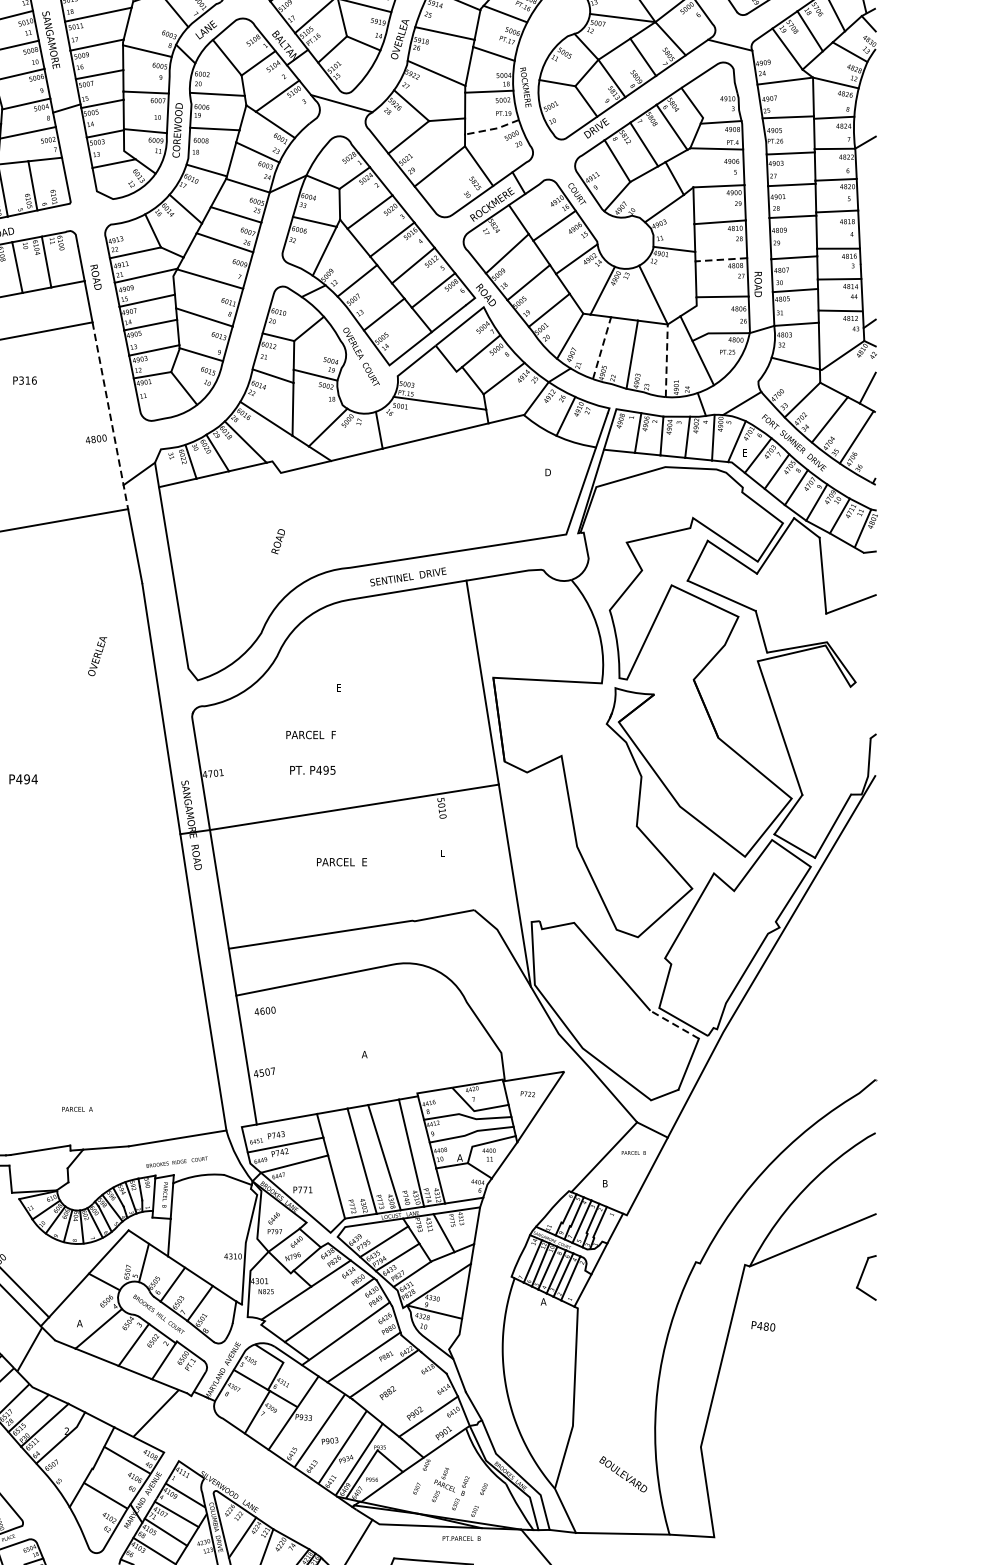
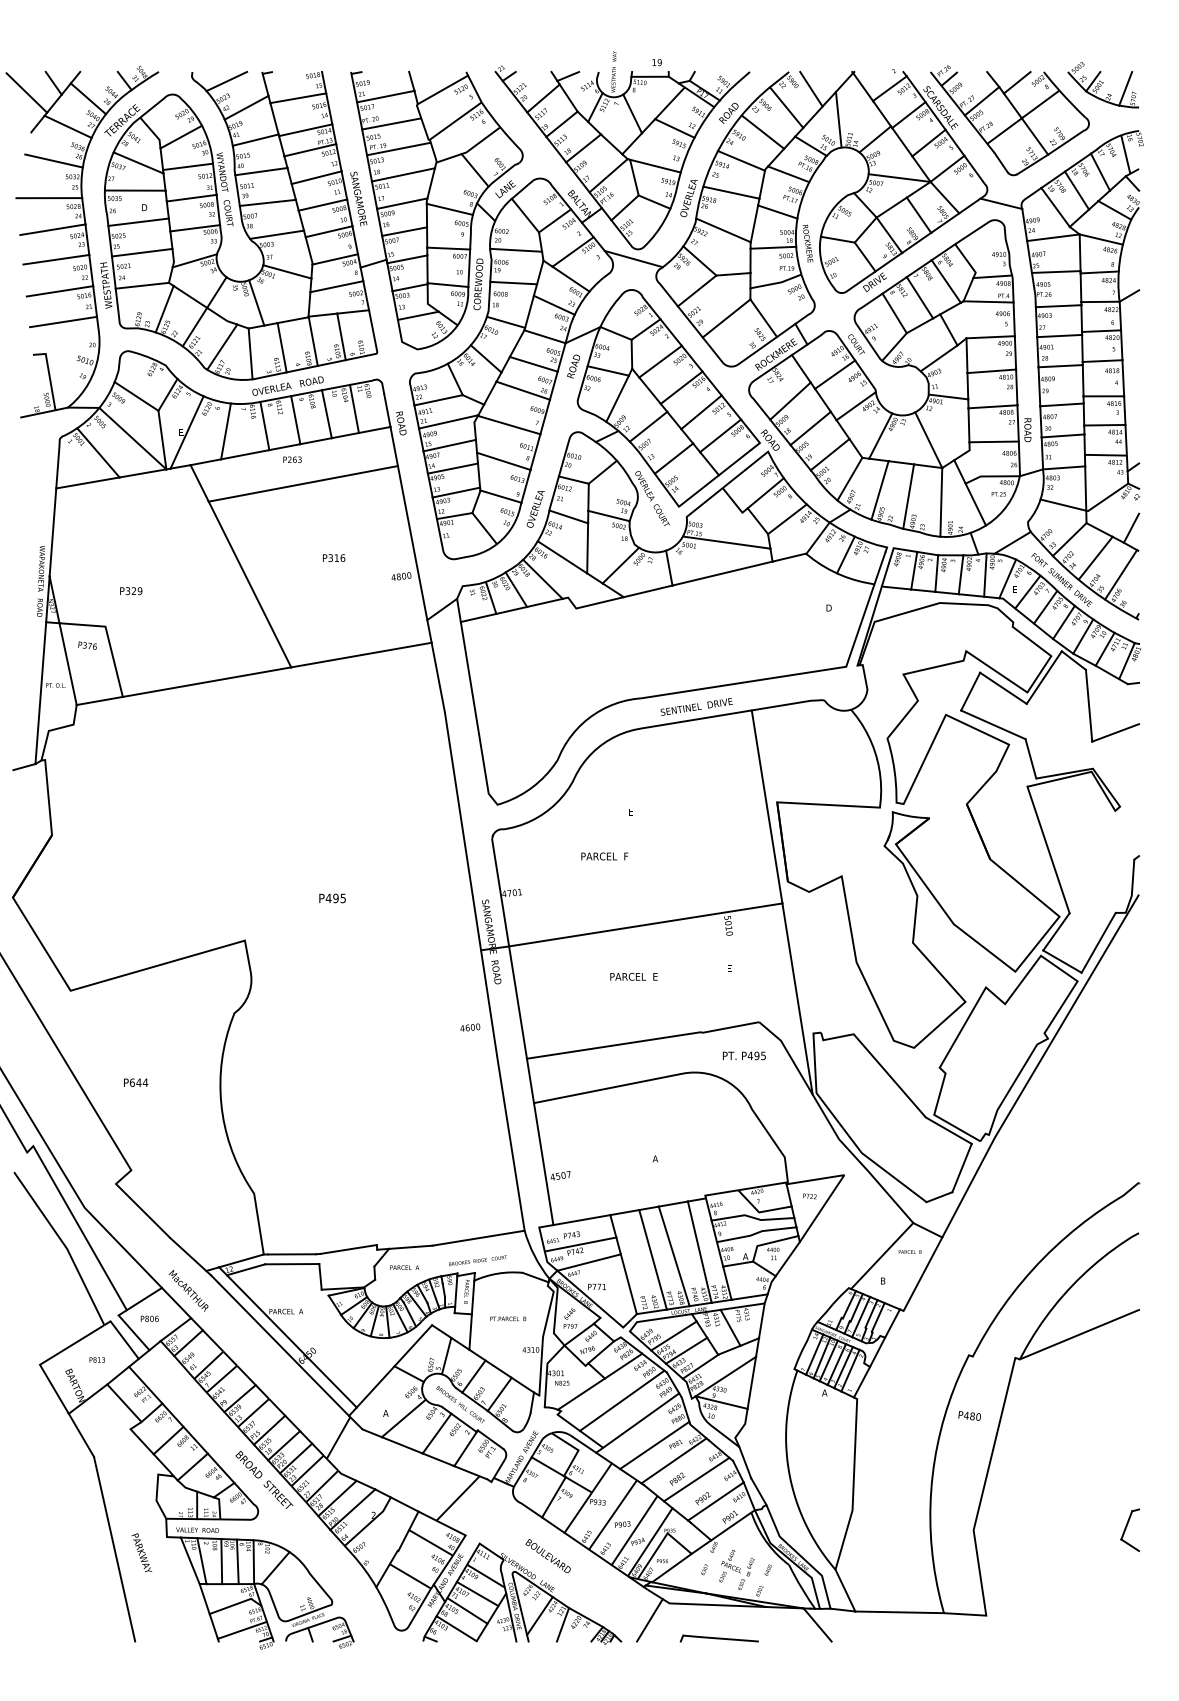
line: (492, 129) -> (776, 283), dashed -> solid
line: (720, 259) -> (992, 406), dashed -> solid
line: (602, 347) -> (880, 489), dashed -> solid
line: (666, 359) -> (941, 501), dashed -> solid
text: (25, 380) -> (334, 558), moved
line: (110, 416) -> (414, 555), dashed -> solid
text: (278, 541) -> (573, 366), moved
text: (97, 656) -> (535, 509), moved
text: (312, 769) -> (744, 1055), moved
text: (35, 779) -> (343, 898), P494 -> P495
text: (265, 1010) -> (470, 1027), moved
line: (674, 1024) -> (948, 1130), dashed -> solid
text: (77, 1109) -> (404, 1267), moved
part: (865, 1277) -> (1129, 1529), moved
text: (763, 1325) -> (969, 1415), moved
line: (408, 1393) -> (696, 1479), added
text: (622, 1474) -> (547, 1556), moved
text: (461, 1538) -> (508, 1318), moved

